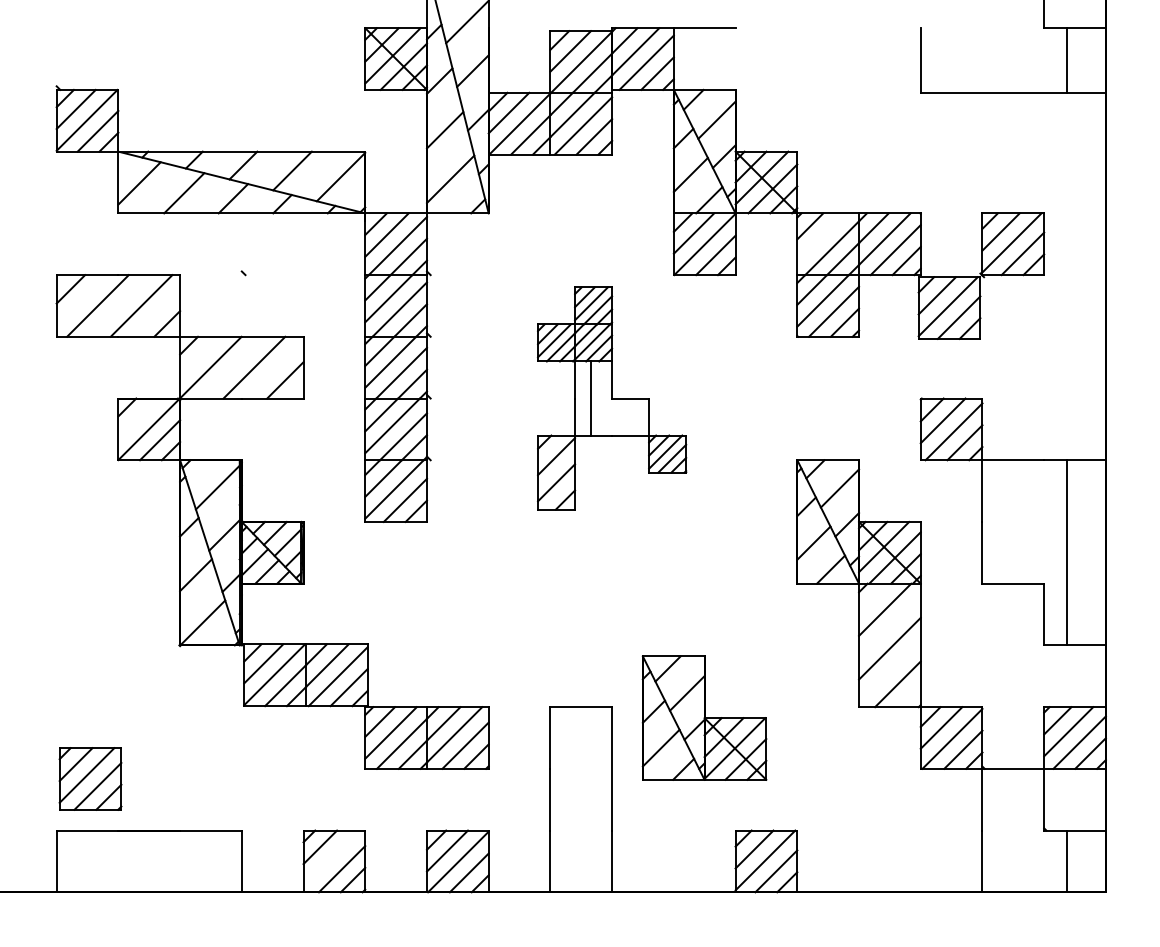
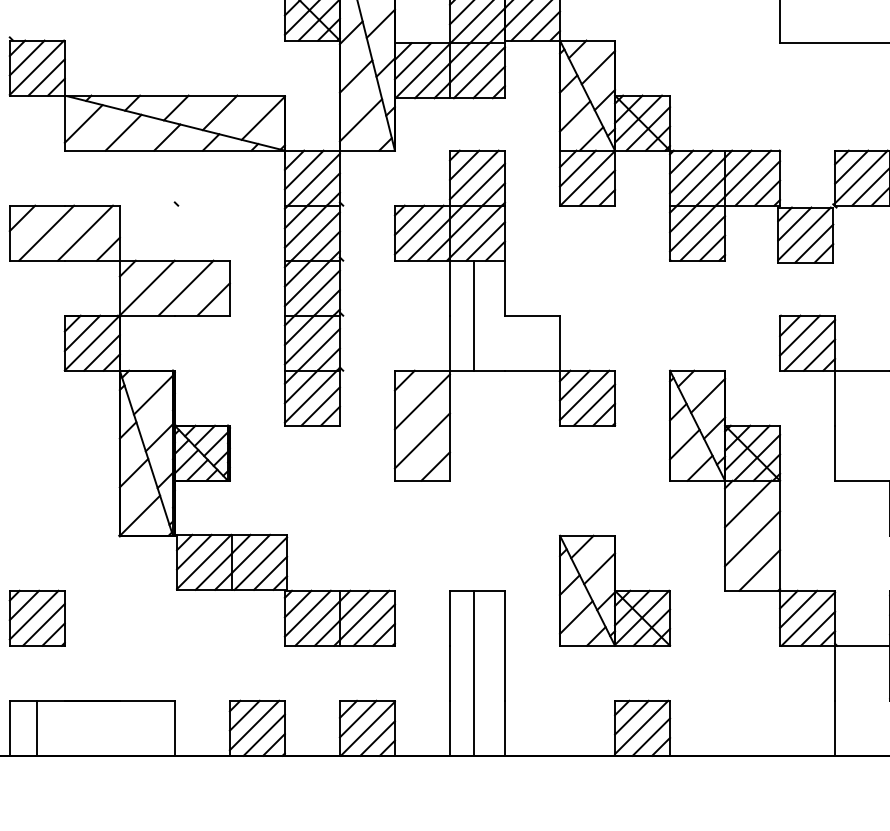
line: (821, 237) -> (691, 172), added
part: (611, 398) -> (504, 315), size x1.67
line: (138, 418) -> (82, 333), added
part: (704, 717) -> (614, 590), moved
part: (90, 778) -> (37, 617), moved
line: (577, 799) -> (474, 673), added
line: (330, 857) -> (253, 724), added
line: (87, 861) -> (37, 728), added

